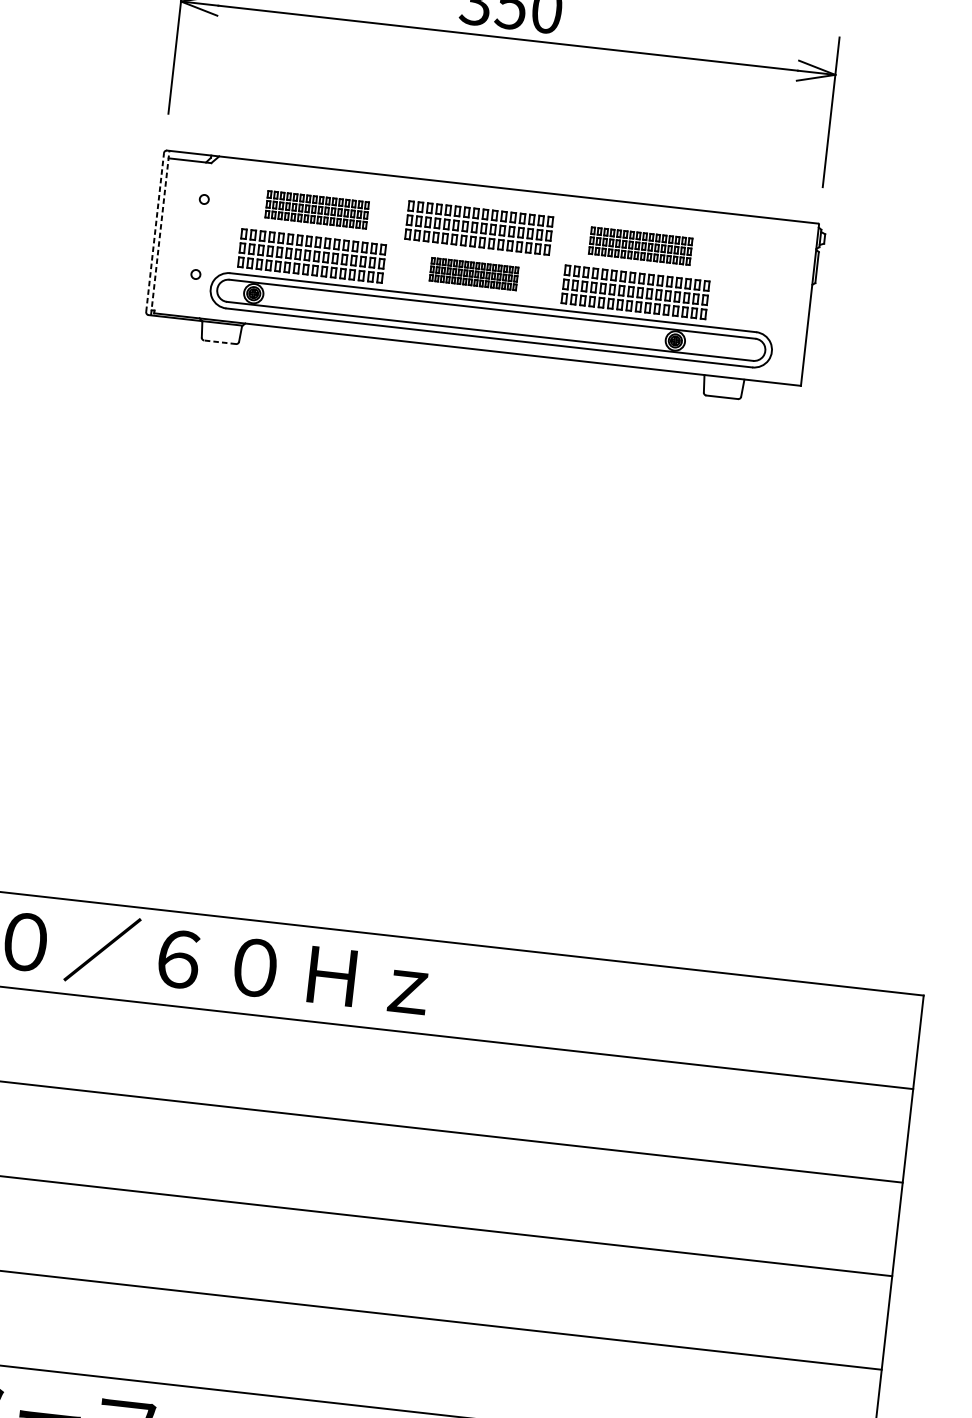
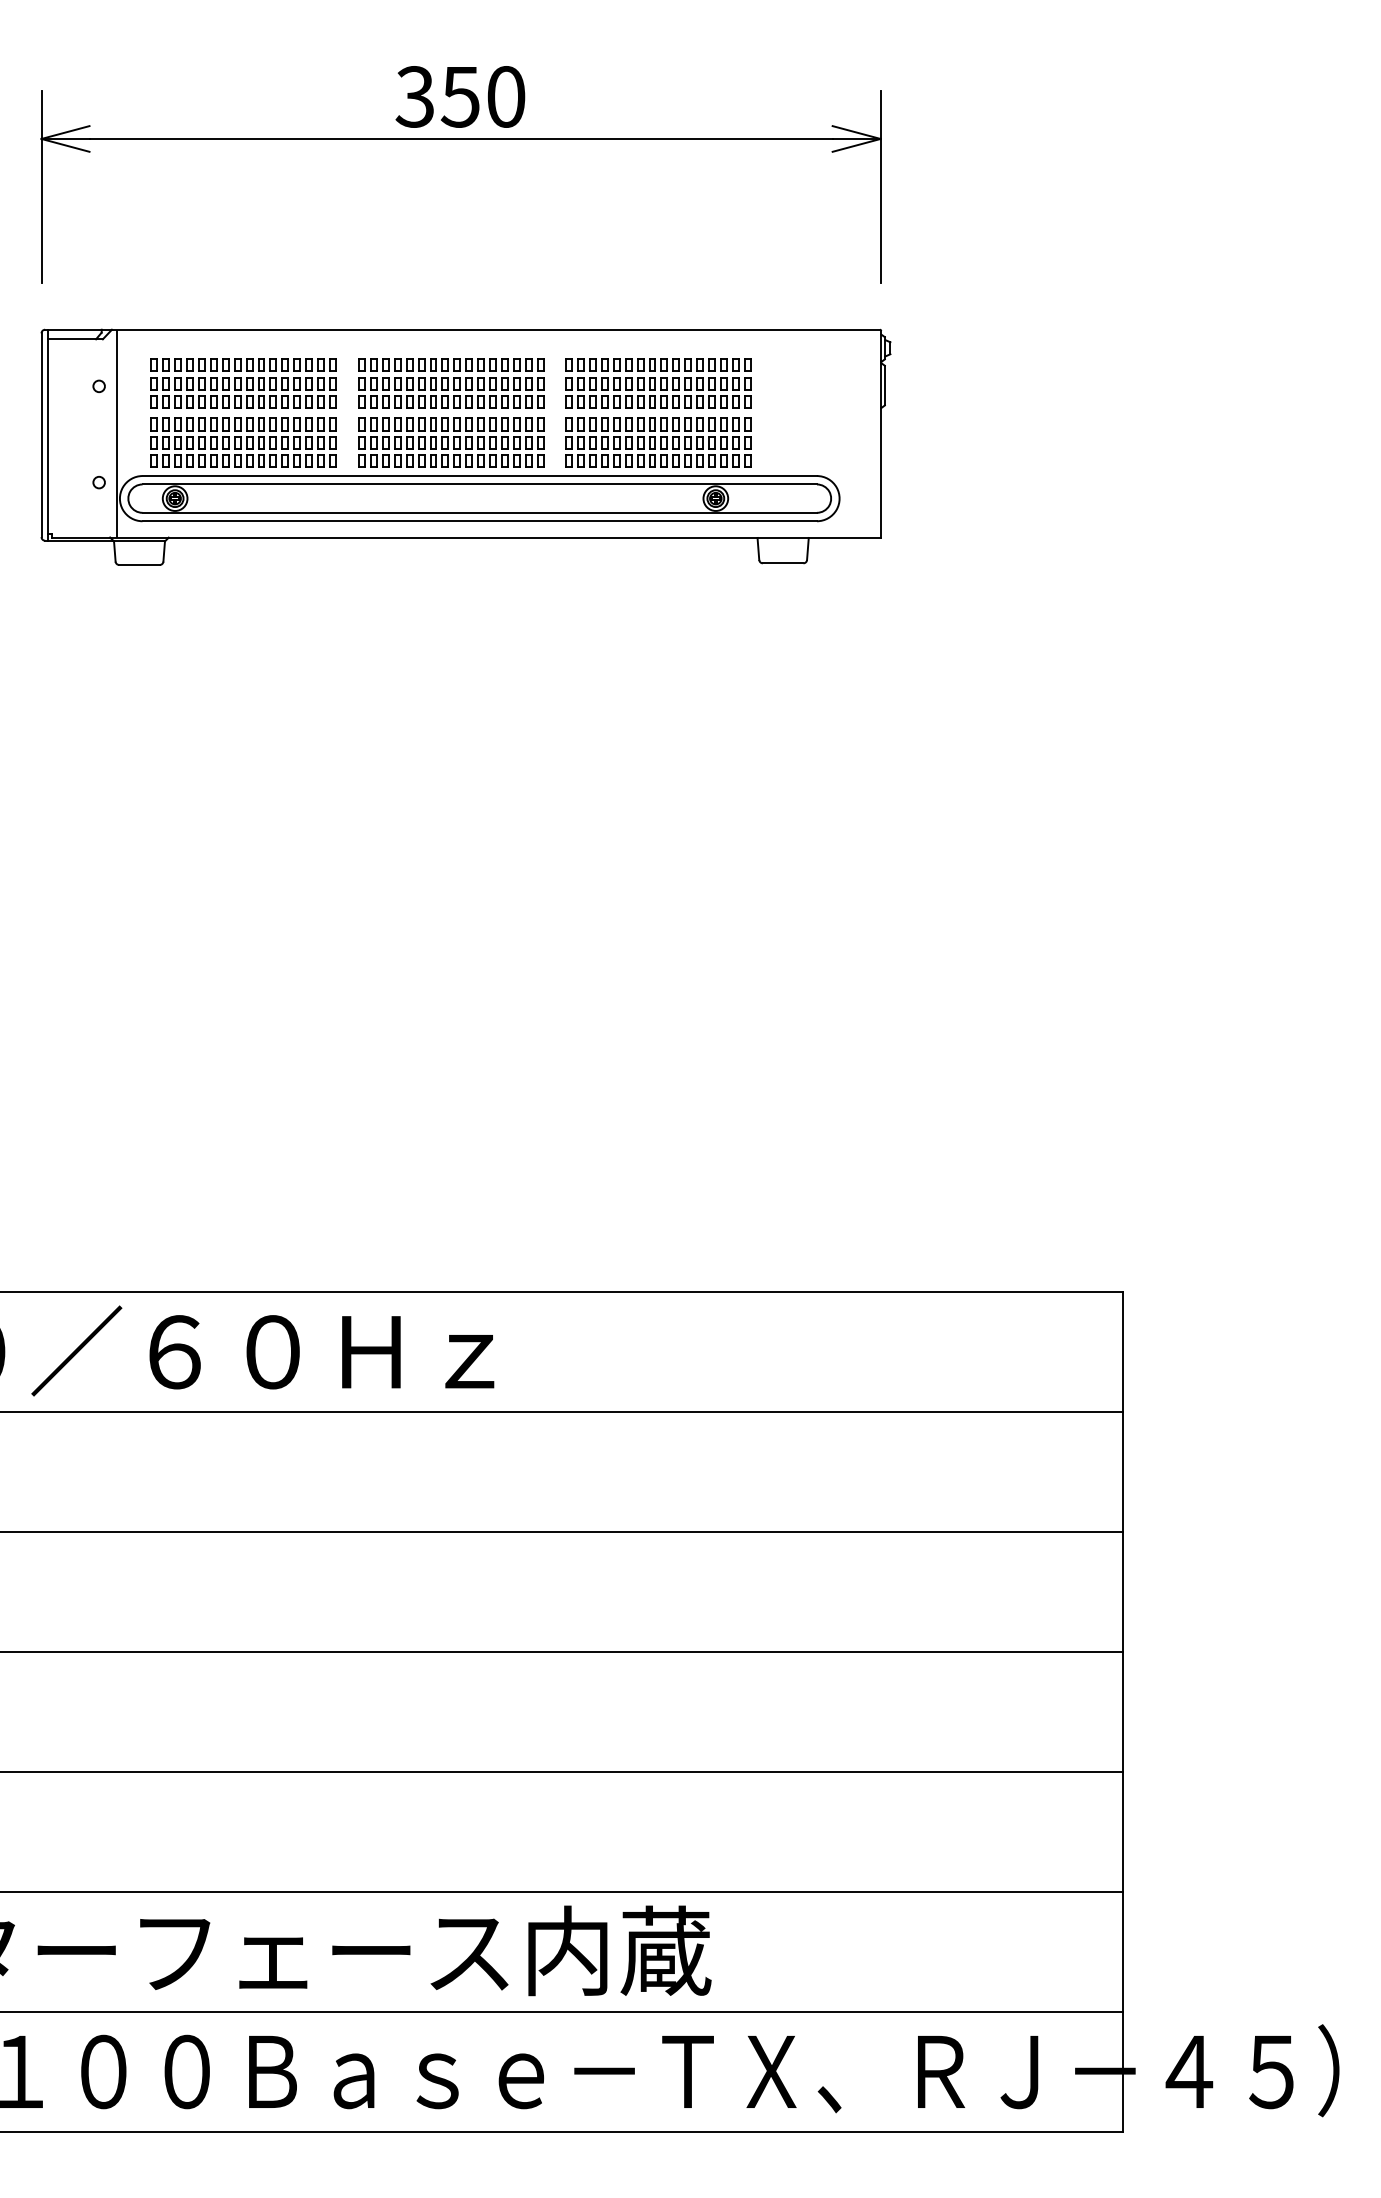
part: (317, 209) -> (243, 383), size x1.43
line: (155, 232) -> (41, 435), dashed -> solid
line: (160, 232) -> (48, 434), dashed -> solid
line: (213, 237) -> (116, 433), added
part: (640, 246) -> (658, 383), size x1.43
part: (474, 274) -> (451, 442), size x1.67
line: (220, 341) -> (139, 564), dashed -> solid

